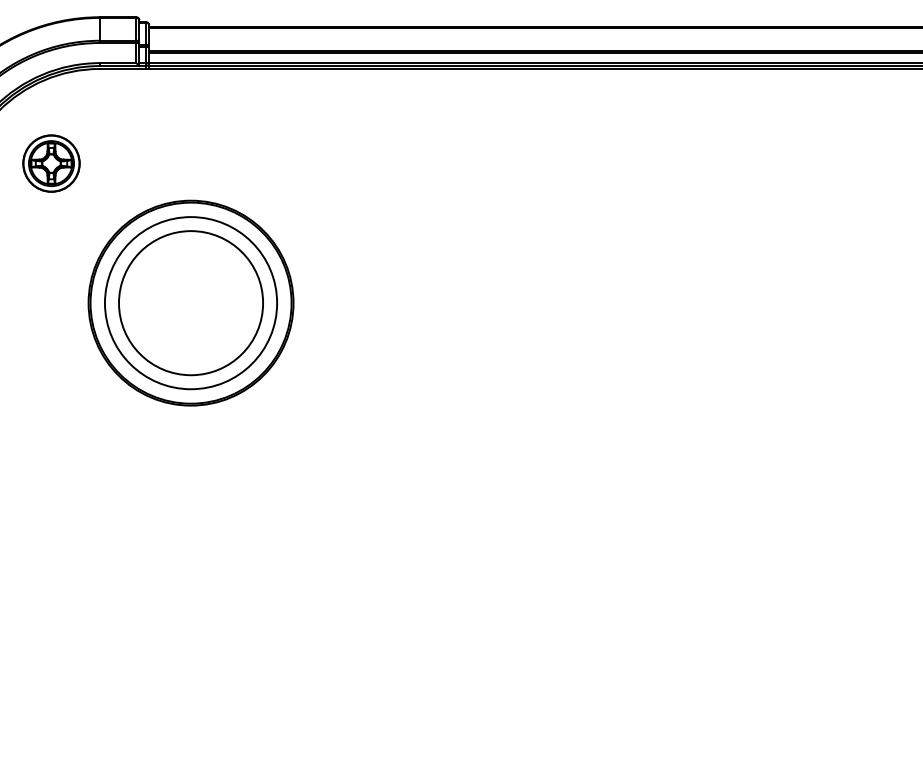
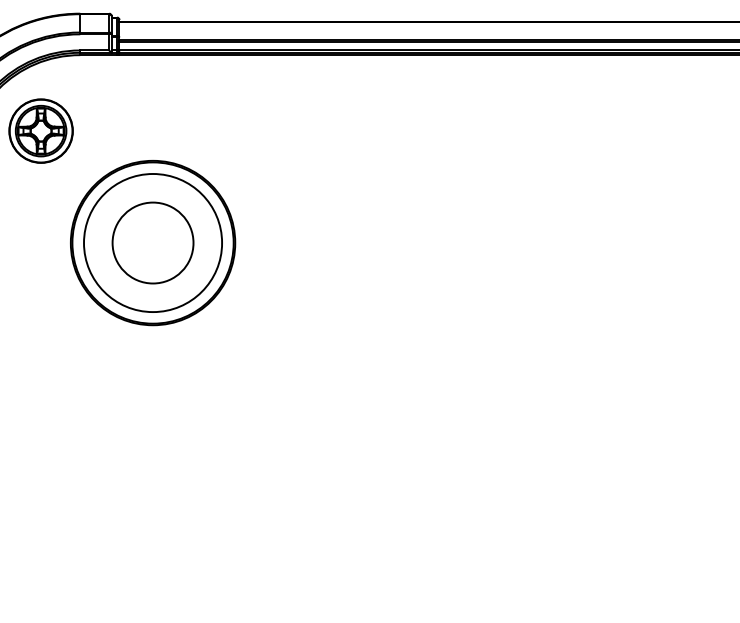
part: (51, 163) -> (41, 131), size x1.4
circle: (191, 303) -> (153, 243), size x0.7

